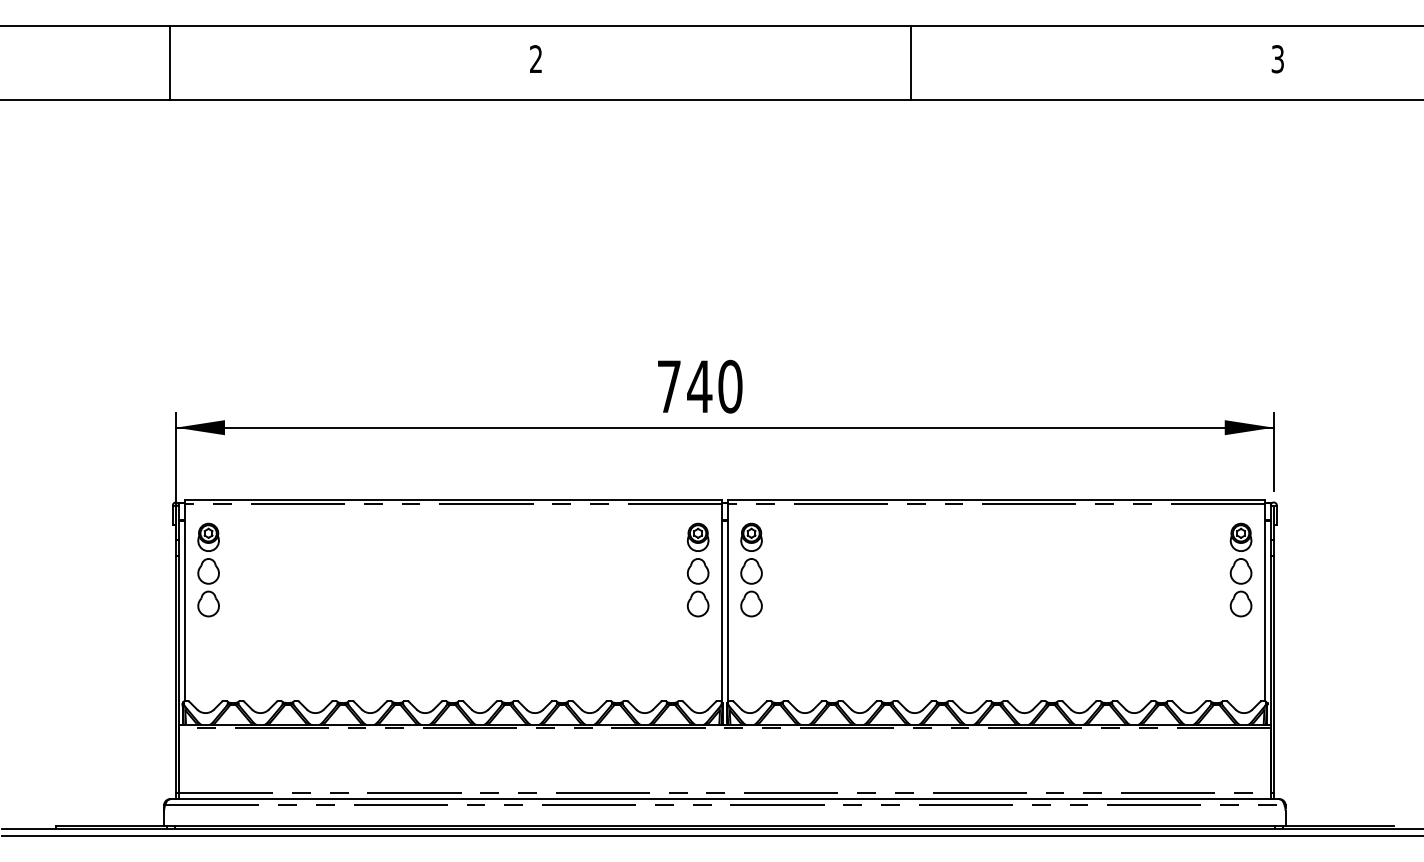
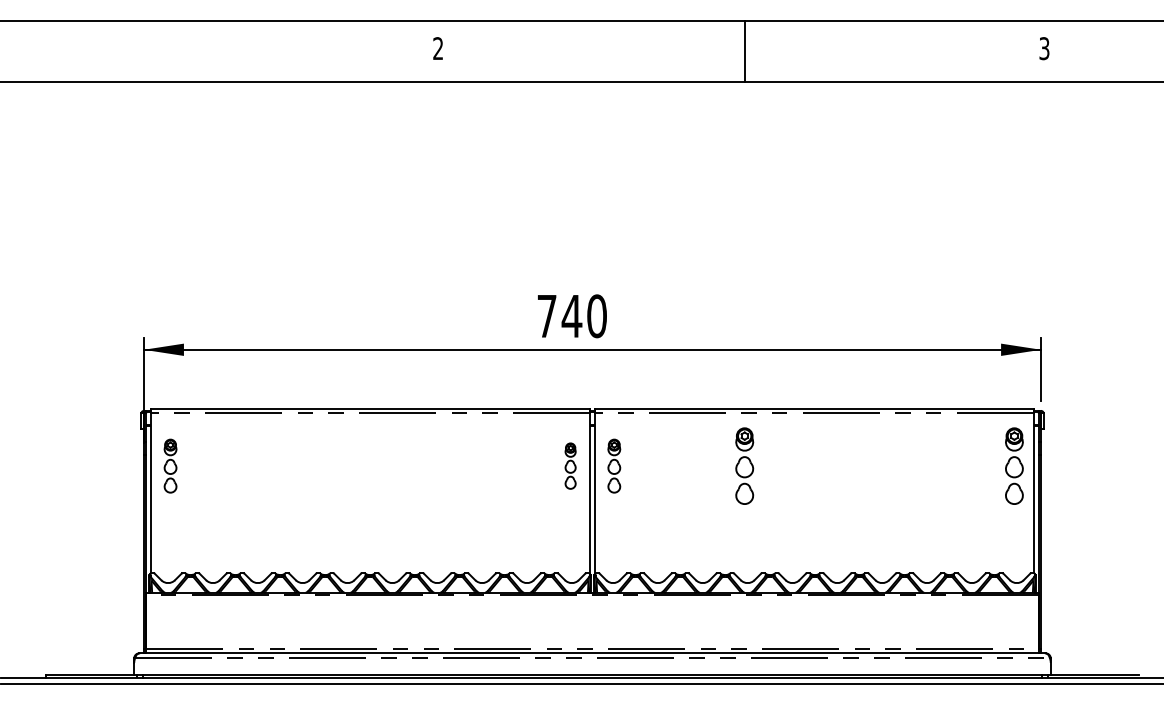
line: (169, 62) -> (138, 51), removed
part: (208, 569) -> (170, 465), size x0.7
part: (697, 569) -> (570, 465), size x0.6
part: (751, 569) -> (614, 465), size x0.7
part: (910, 569) -> (744, 465), added

